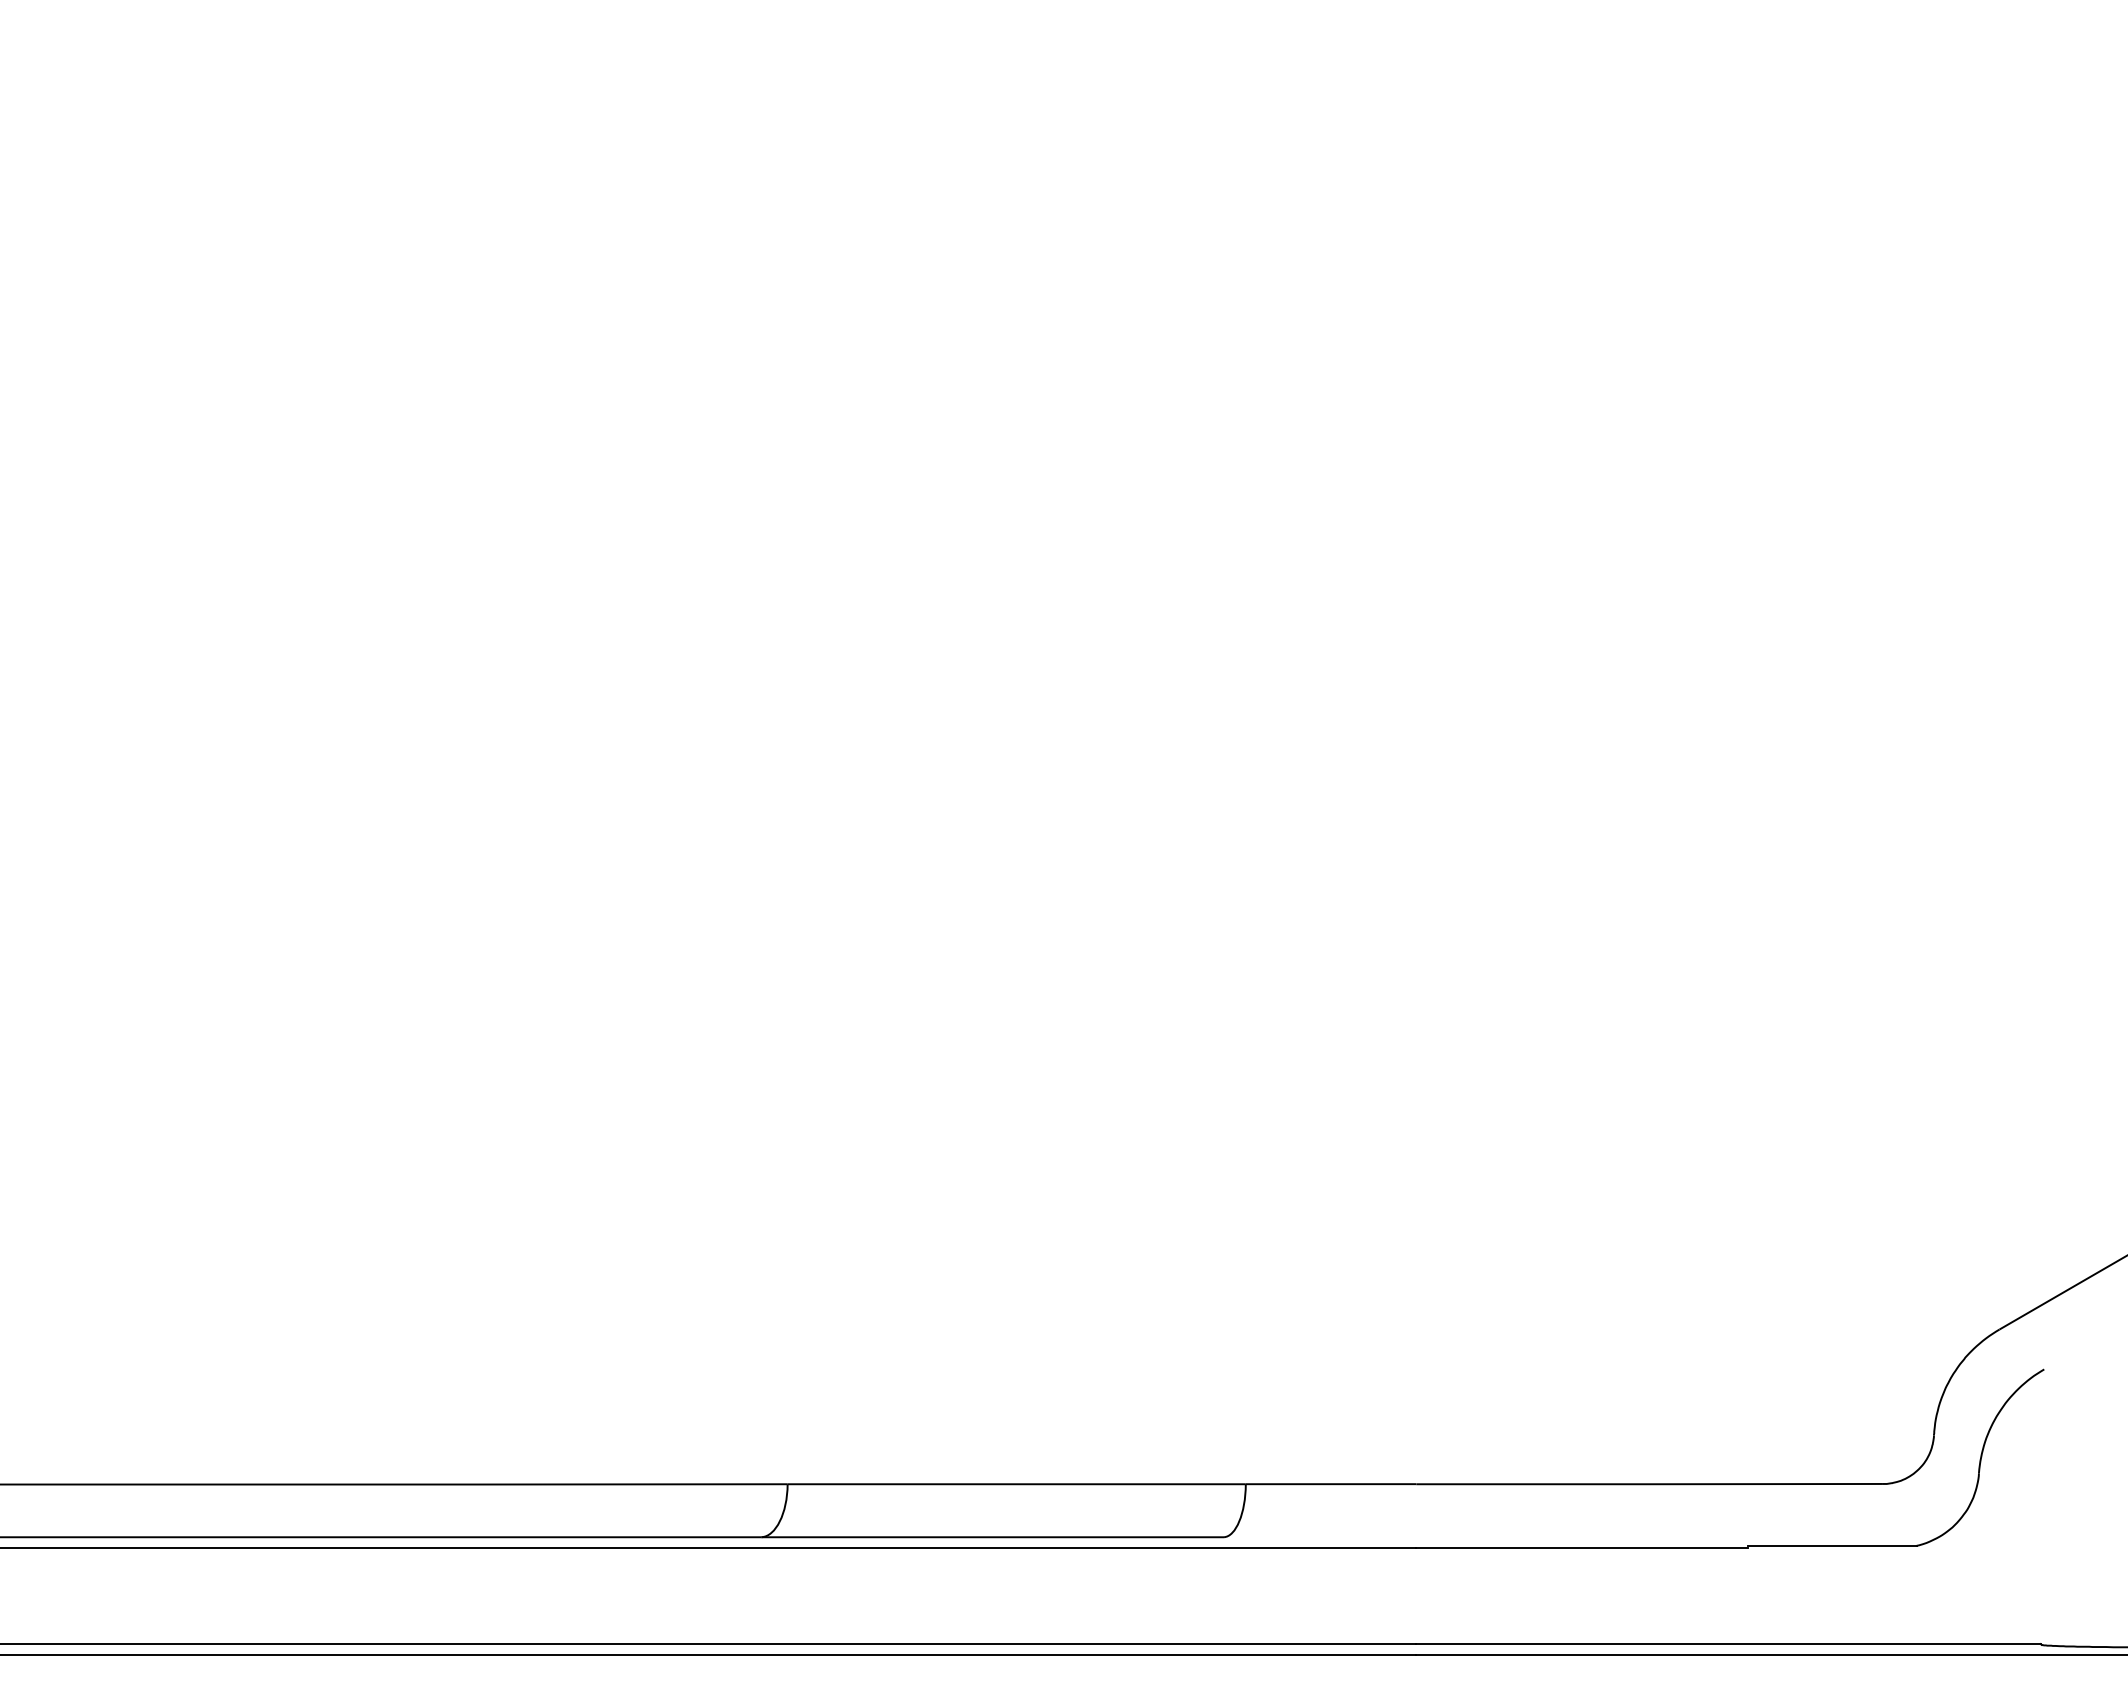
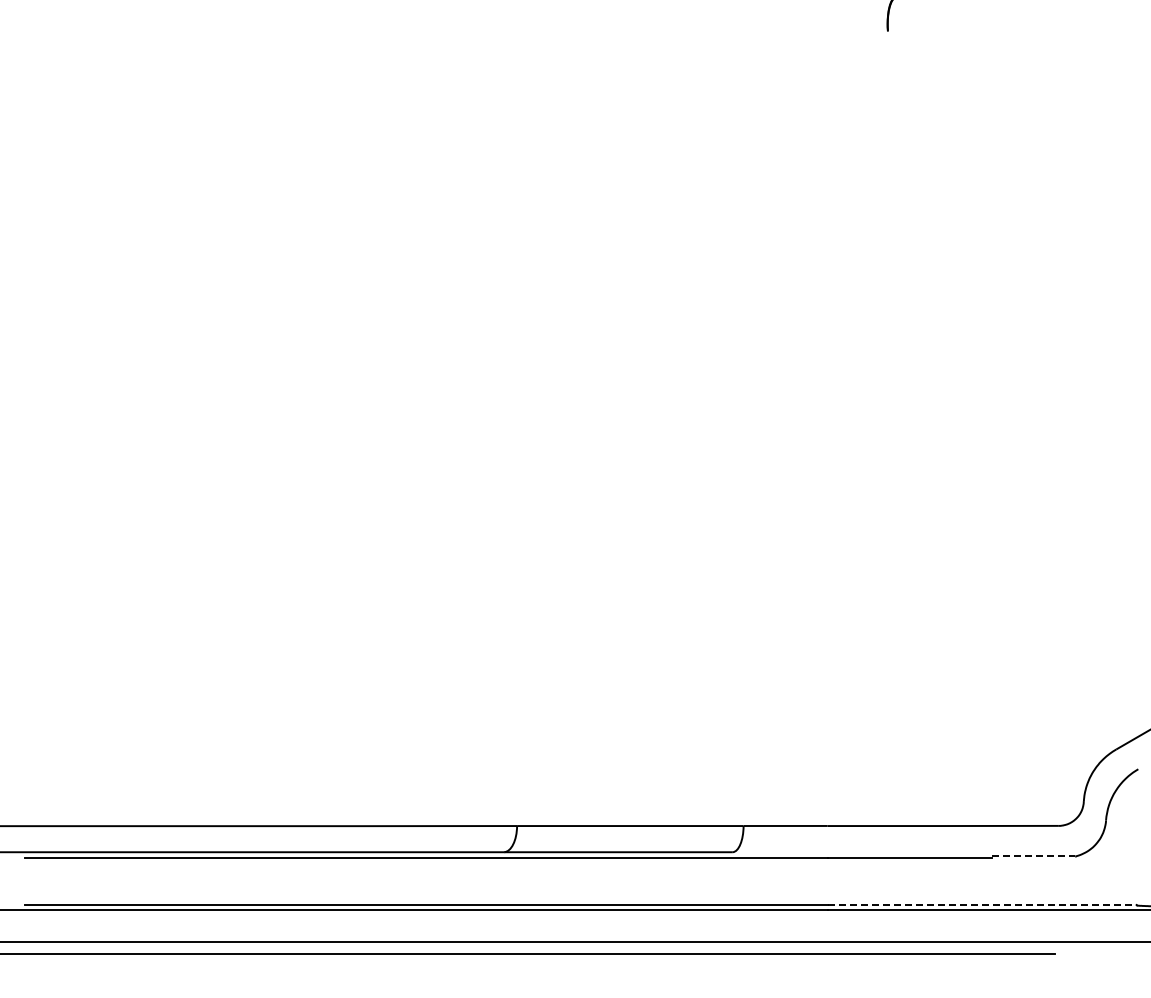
line: (1832, 1545) -> (1033, 856), solid -> dashed
line: (1729, 1644) -> (982, 905), solid -> dashed

